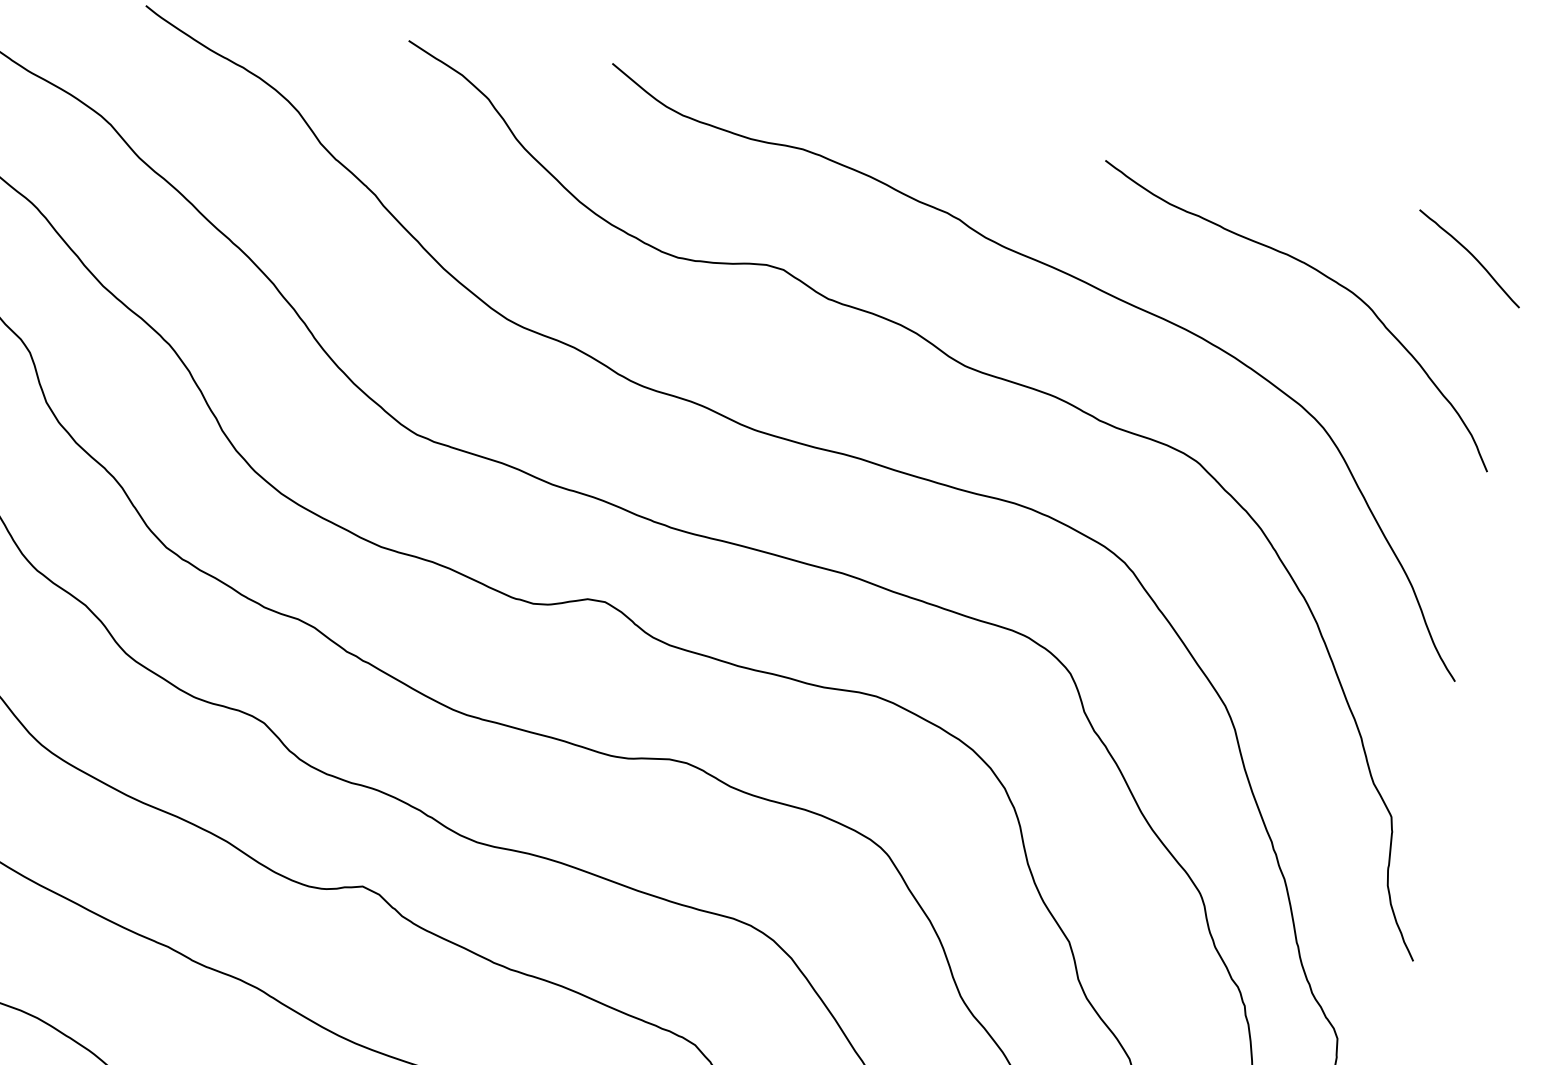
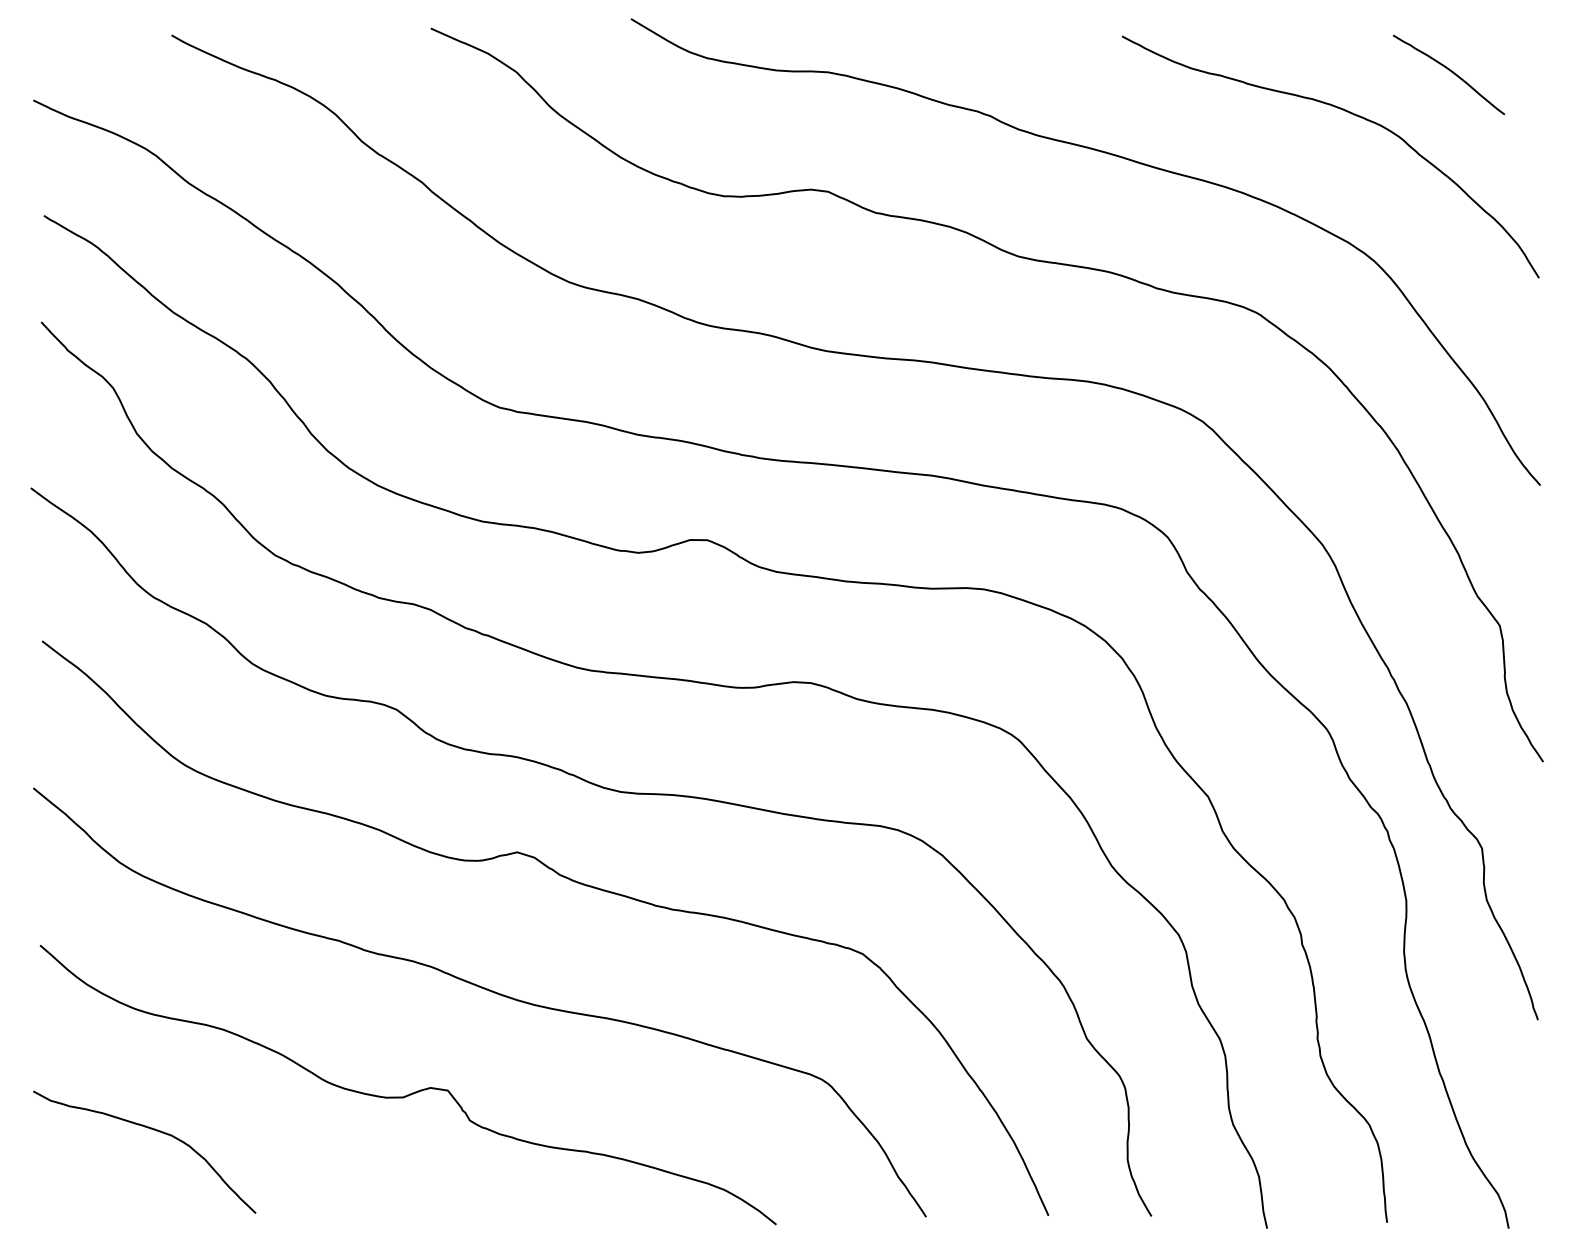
curve: (1471, 255) -> (1450, 71), moved

